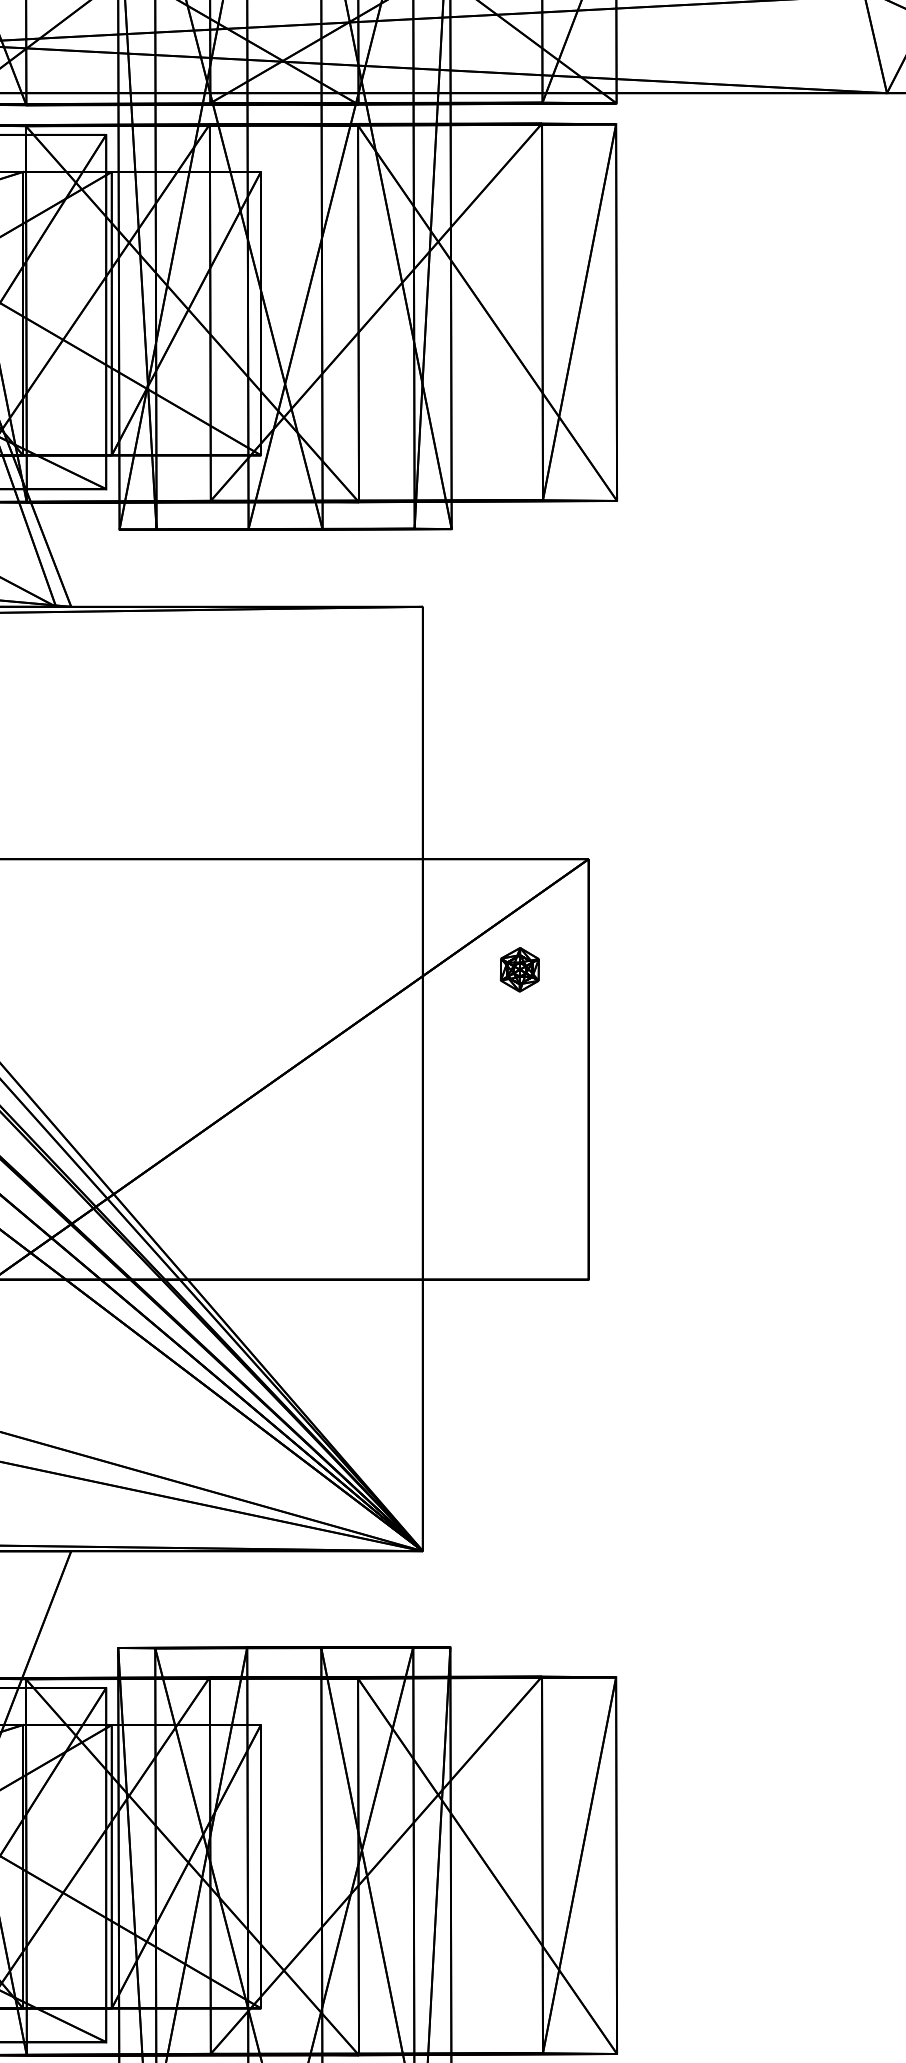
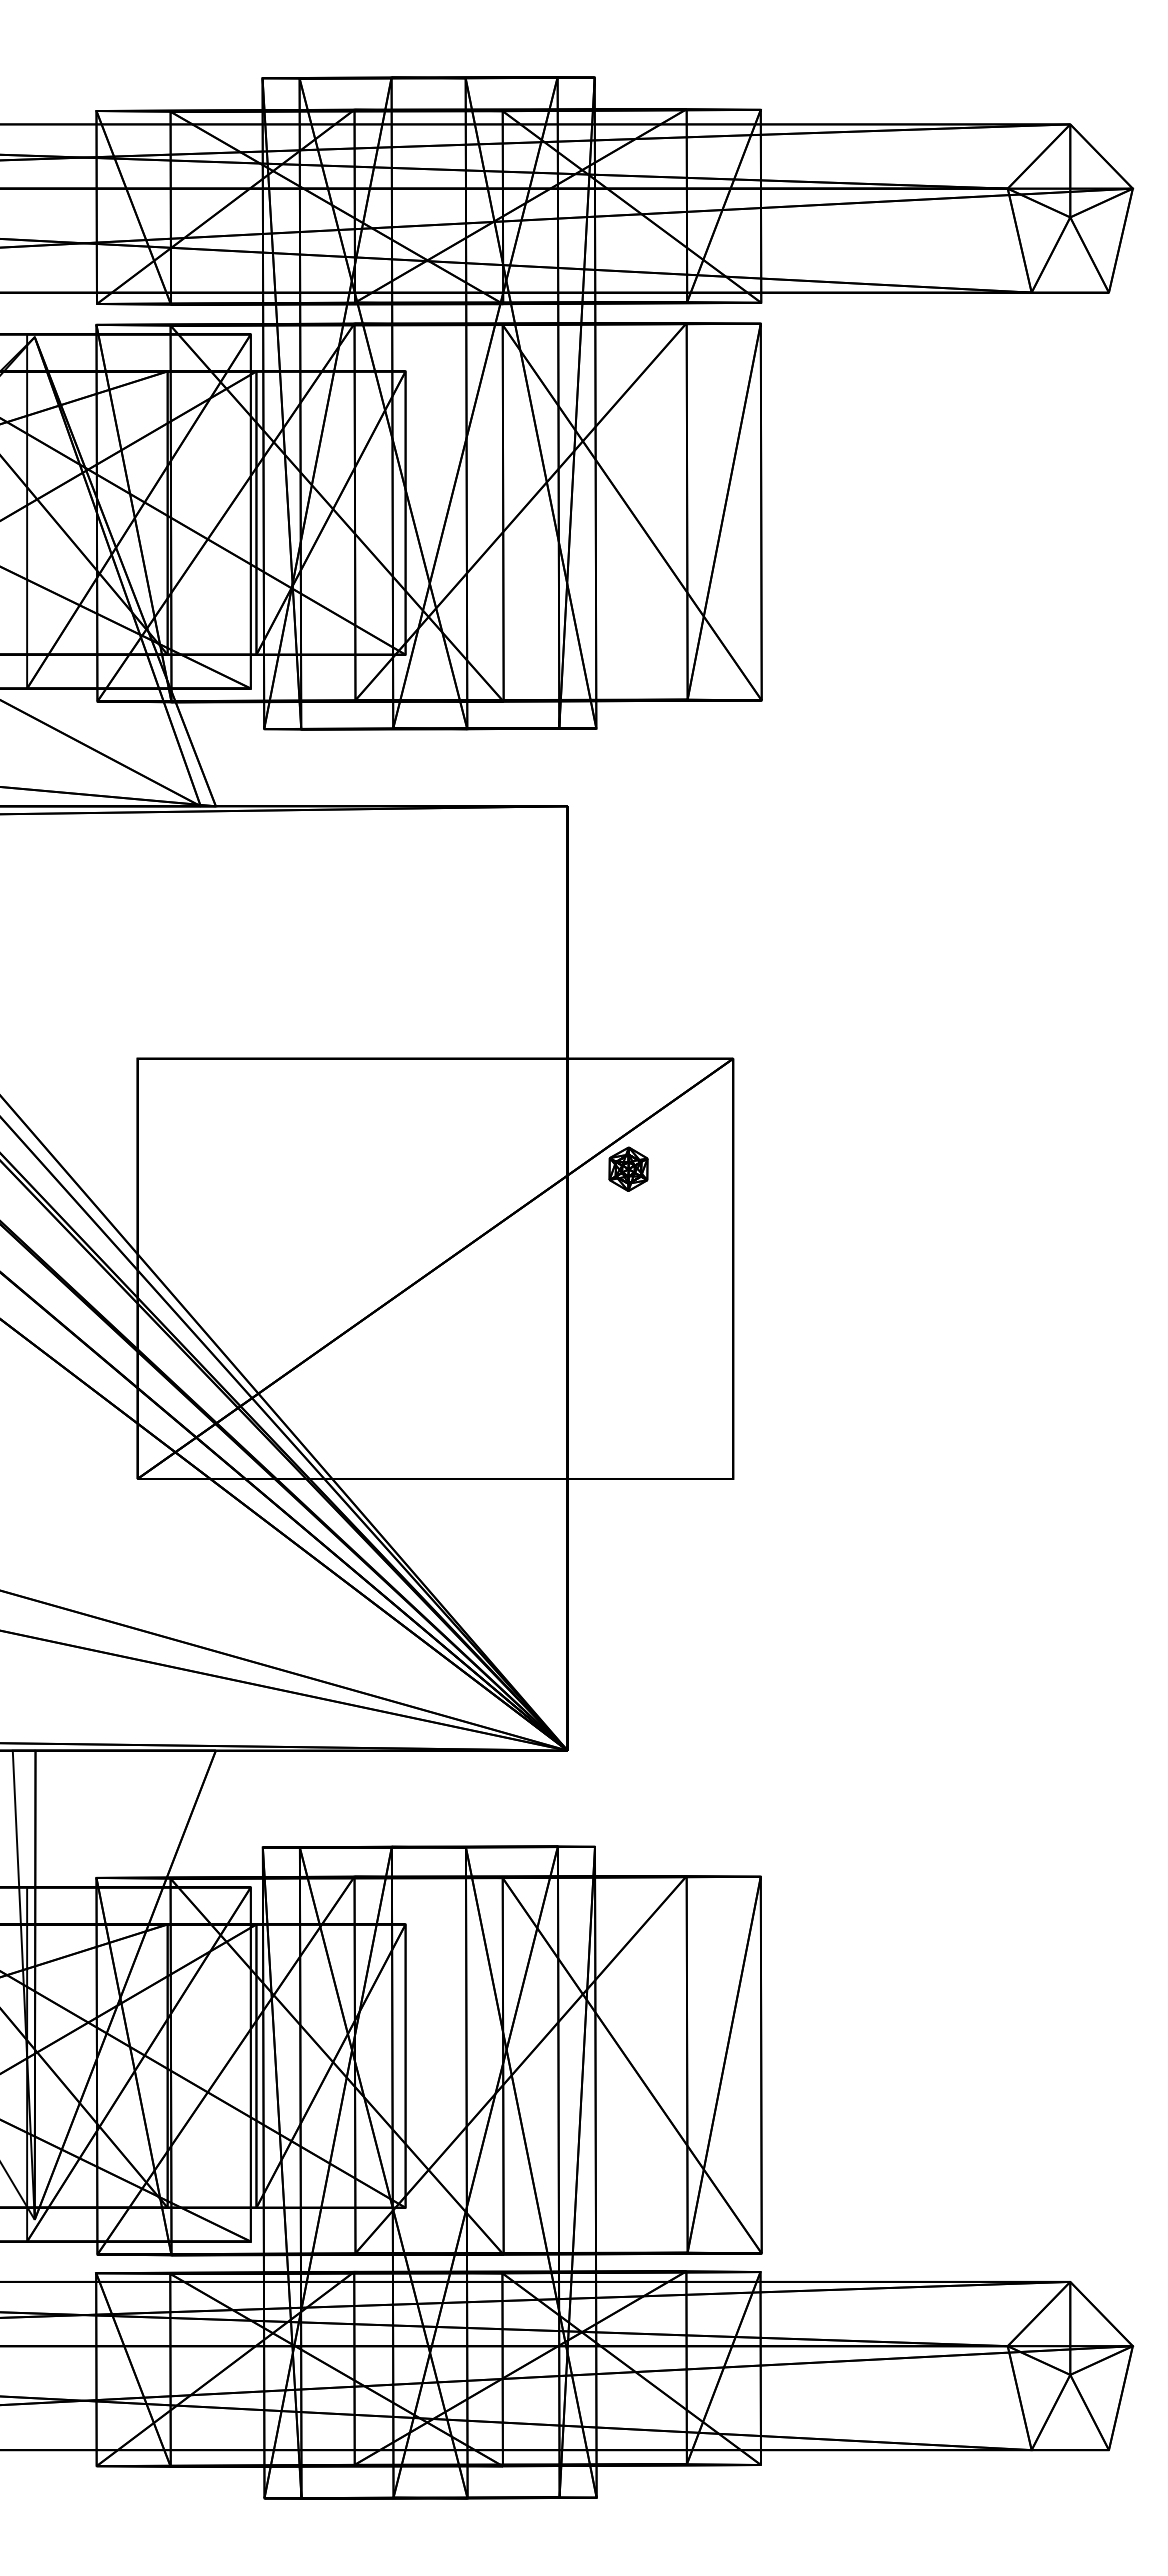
part: (519, 969) -> (628, 1168), moved

